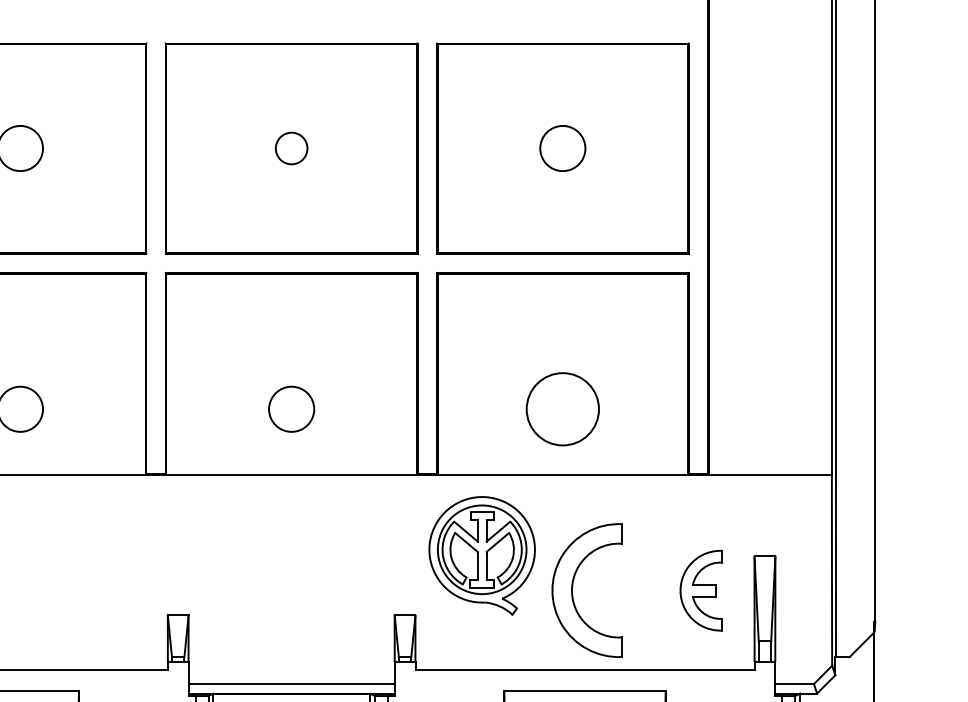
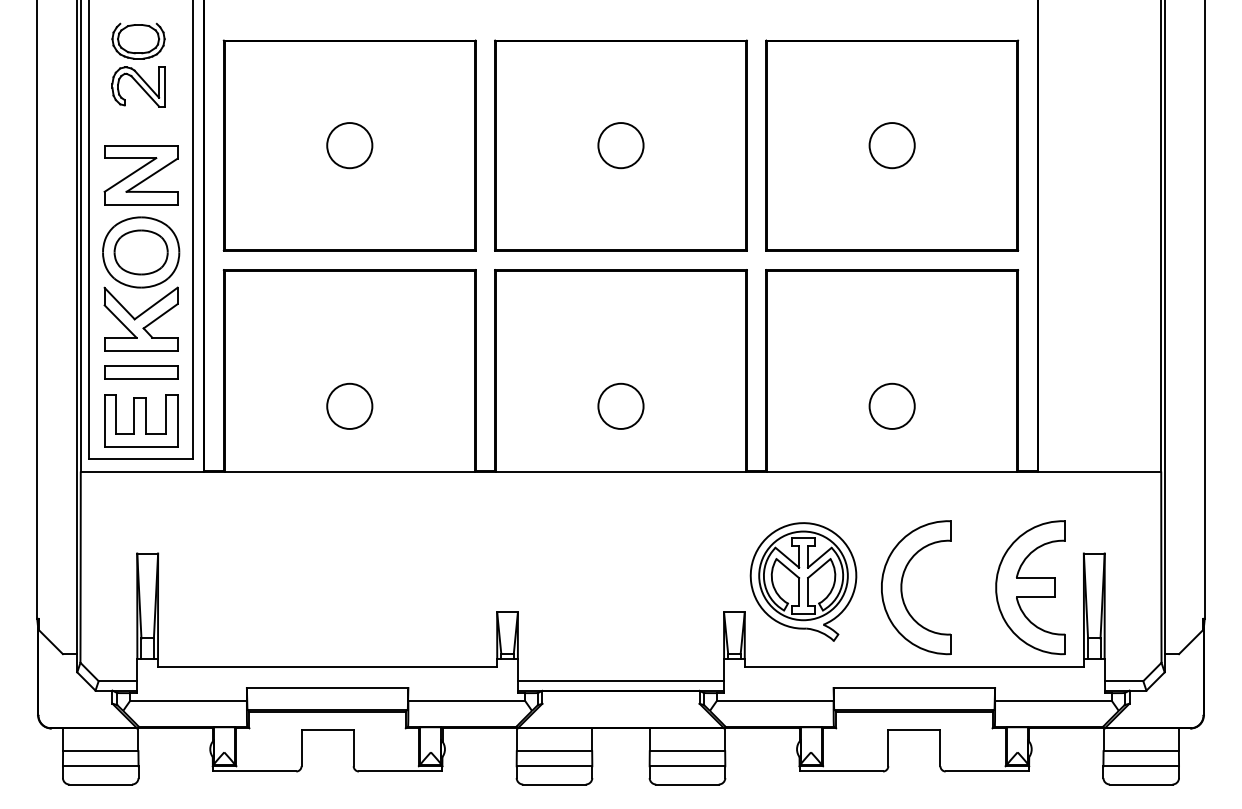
circle: (291, 148) -> (620, 145), size x1.43
circle: (562, 408) -> (891, 405), size x0.62
part: (482, 555) -> (803, 581), moved
part: (701, 590) -> (1030, 587), size x1.67

